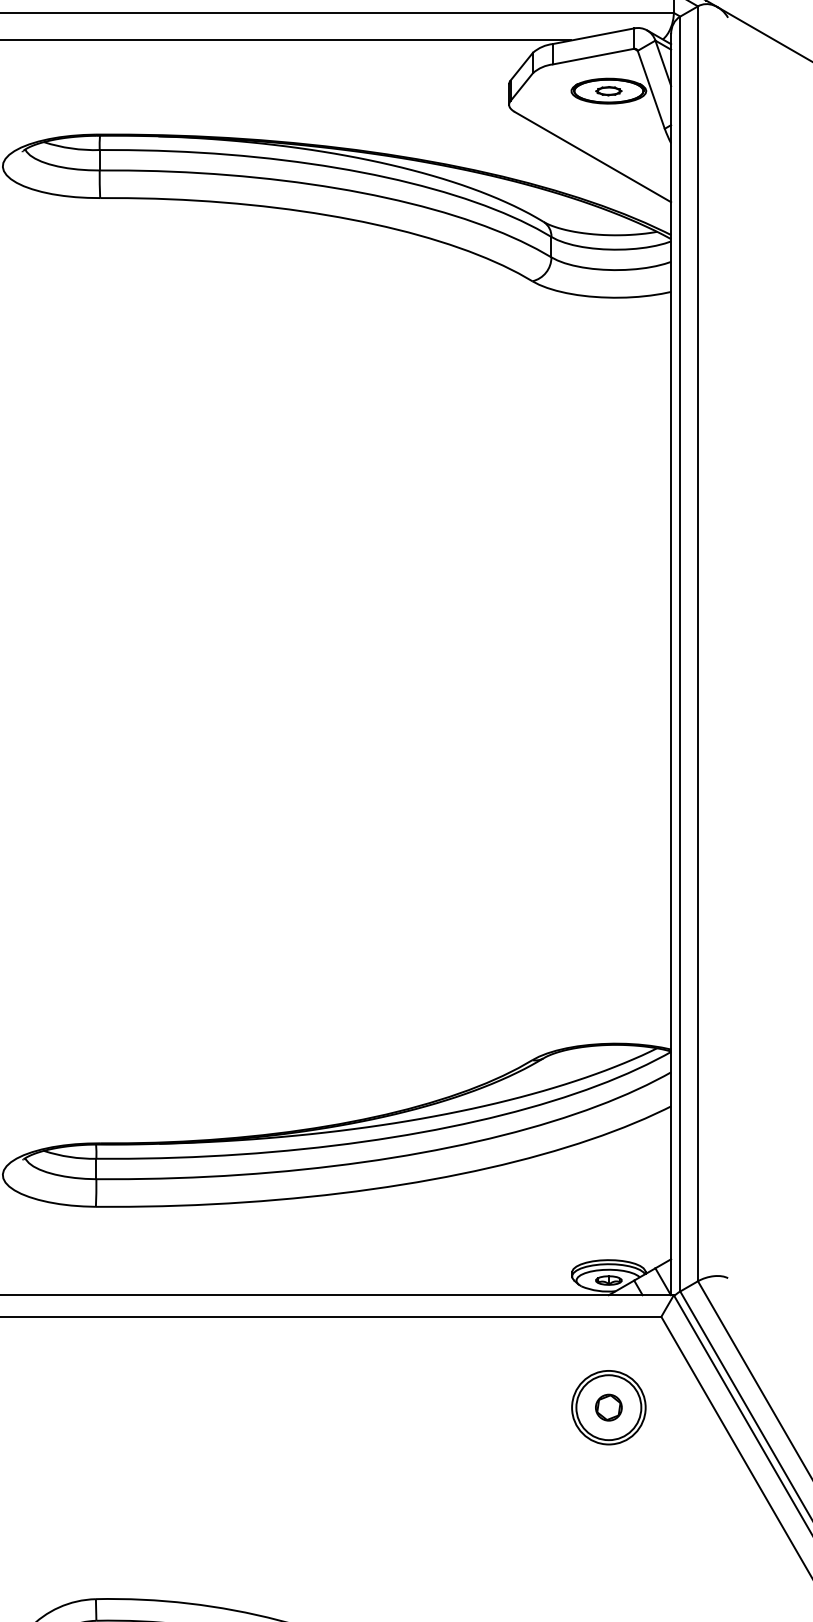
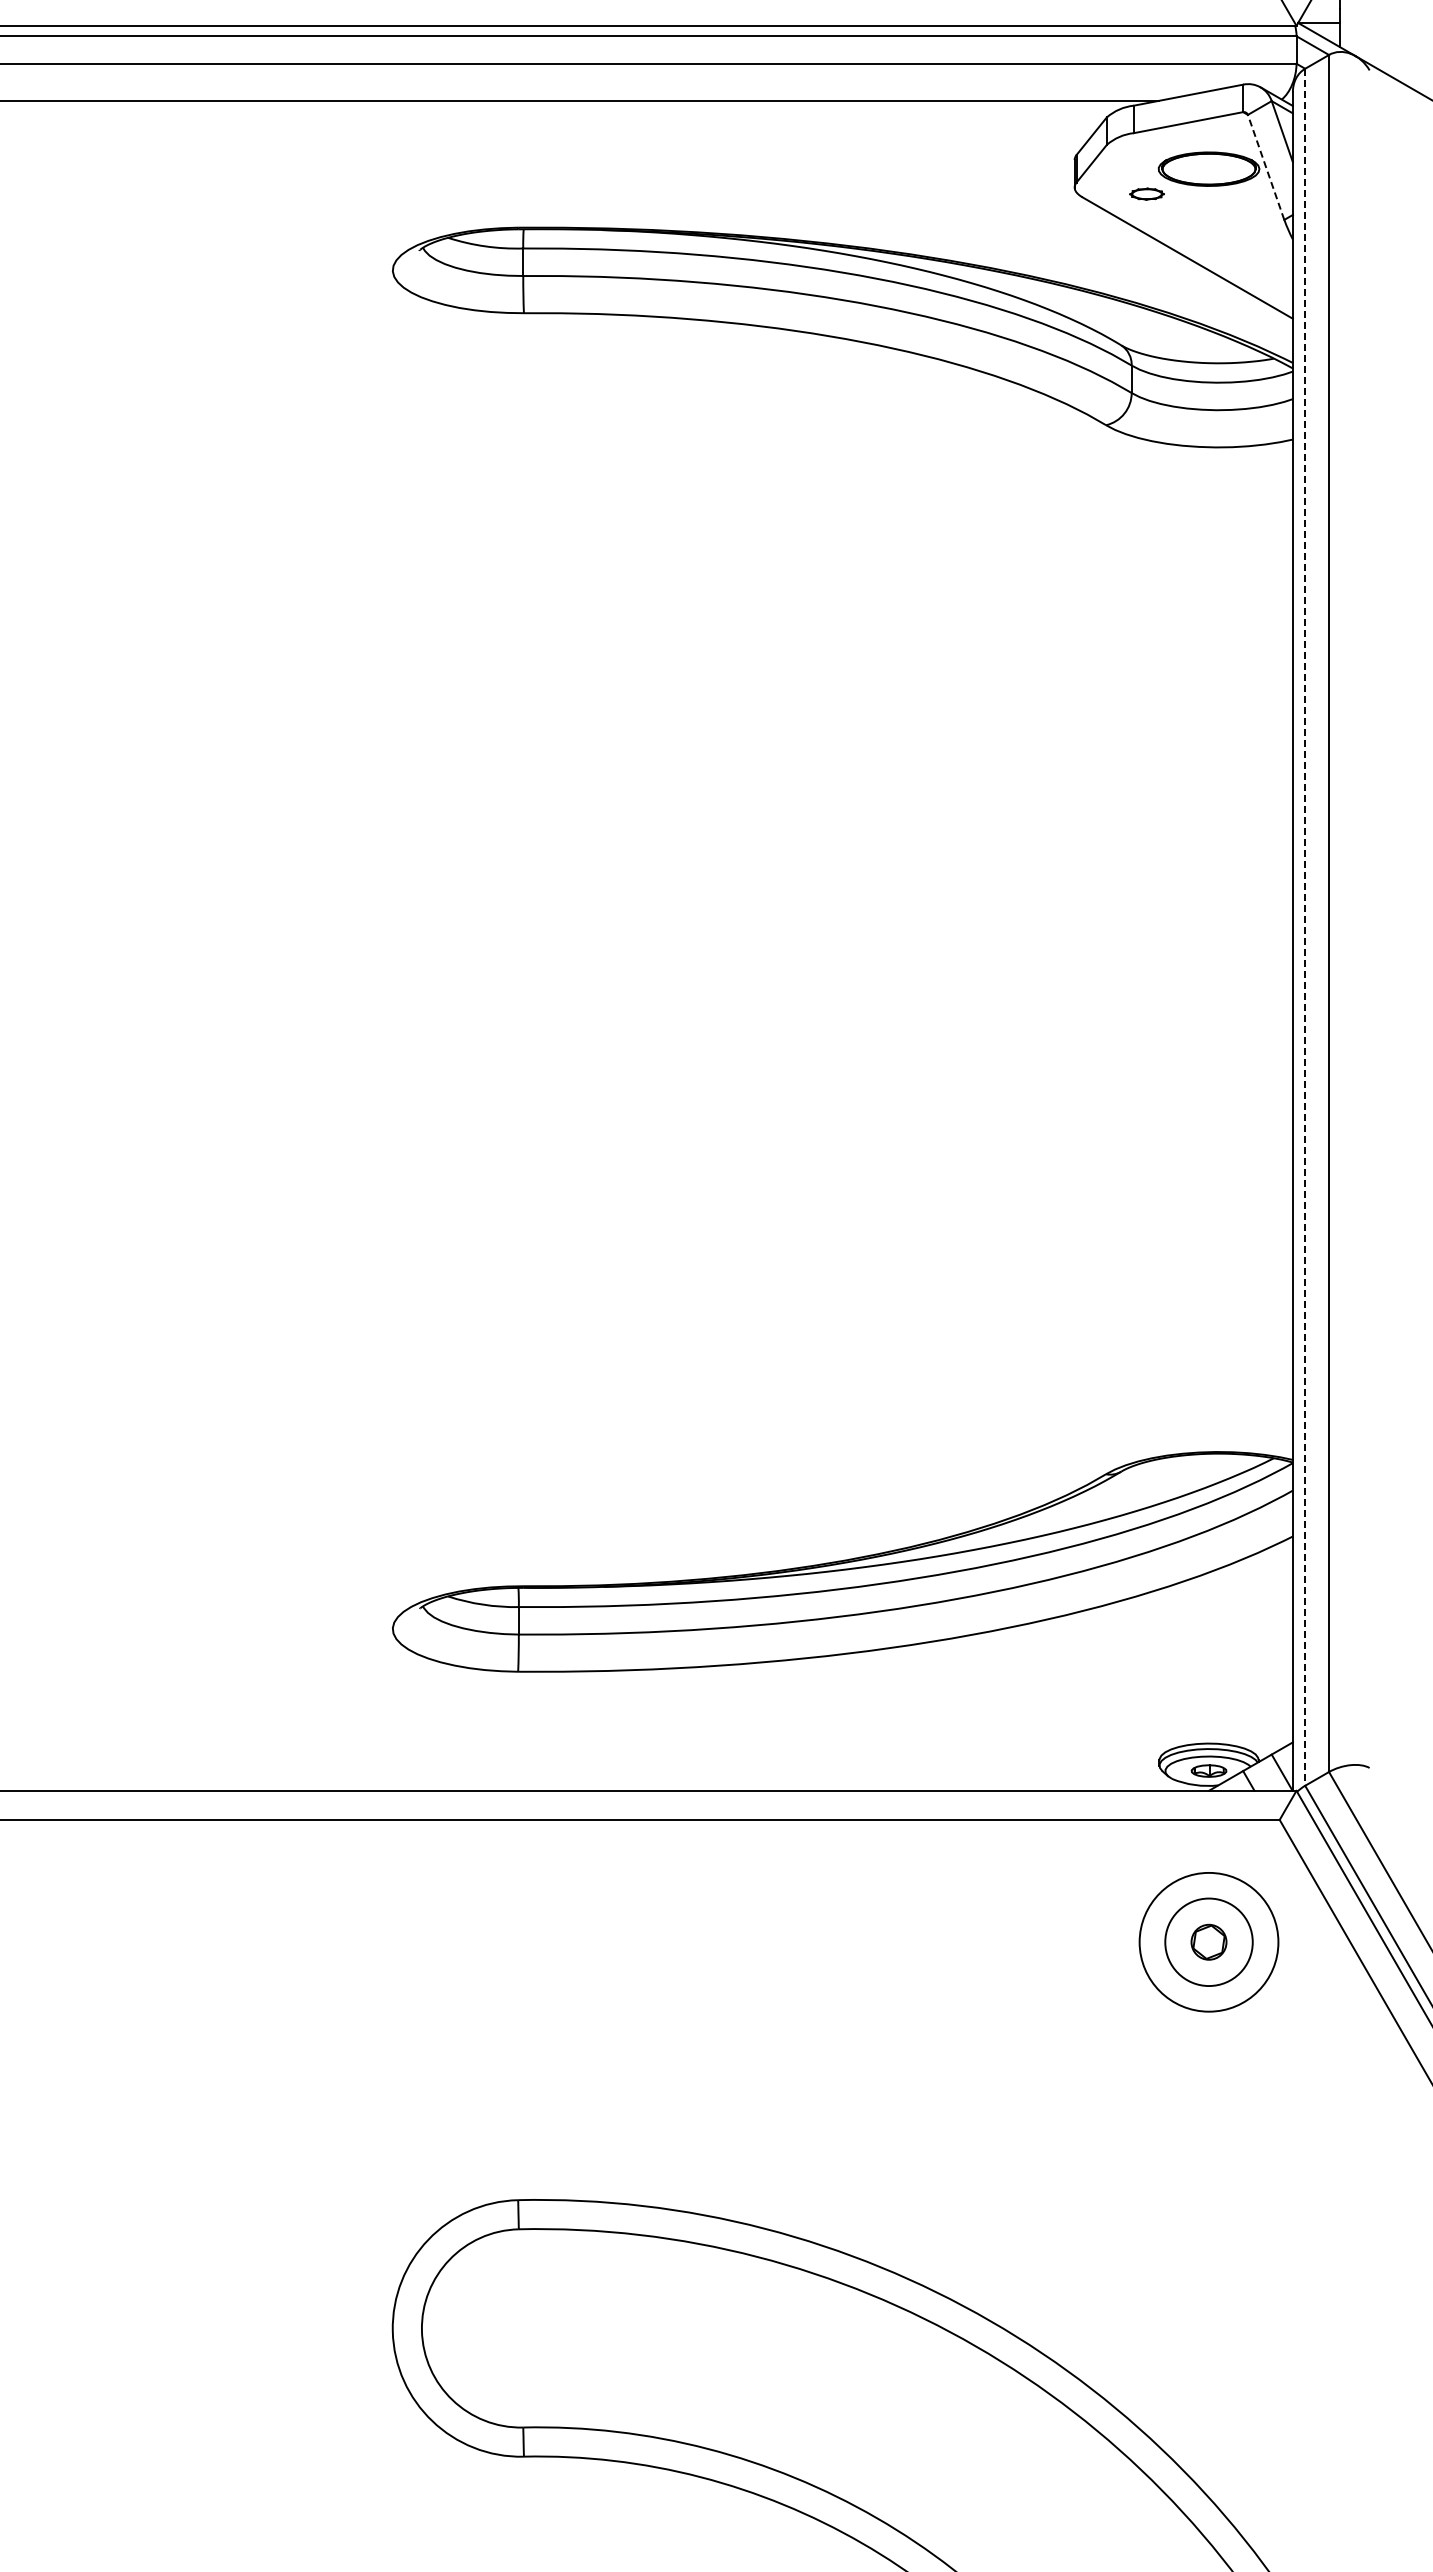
line: (651, 89) -> (1266, 167), solid -> dashed
part: (608, 90) -> (1146, 193), moved
line: (680, 654) -> (1305, 927), solid -> dashed
circle: (608, 1407) -> (1208, 1941), size x1.4

